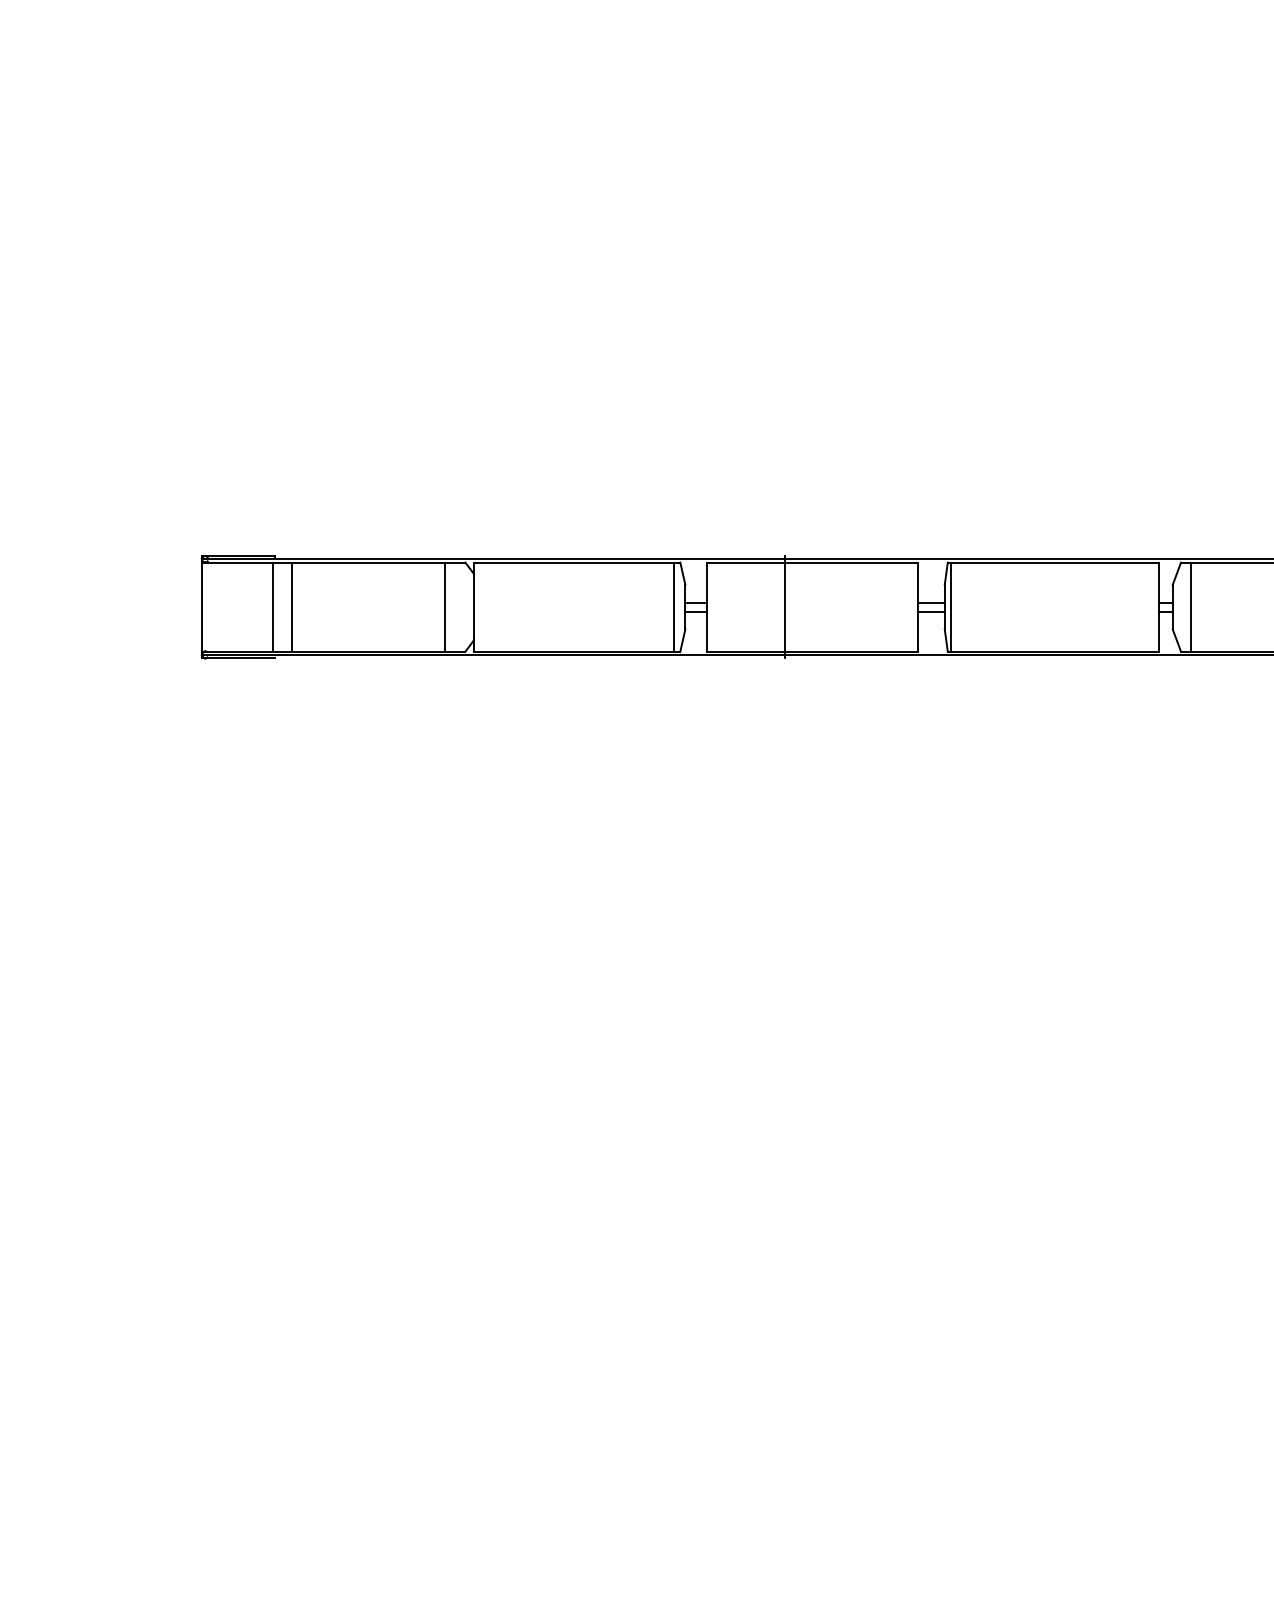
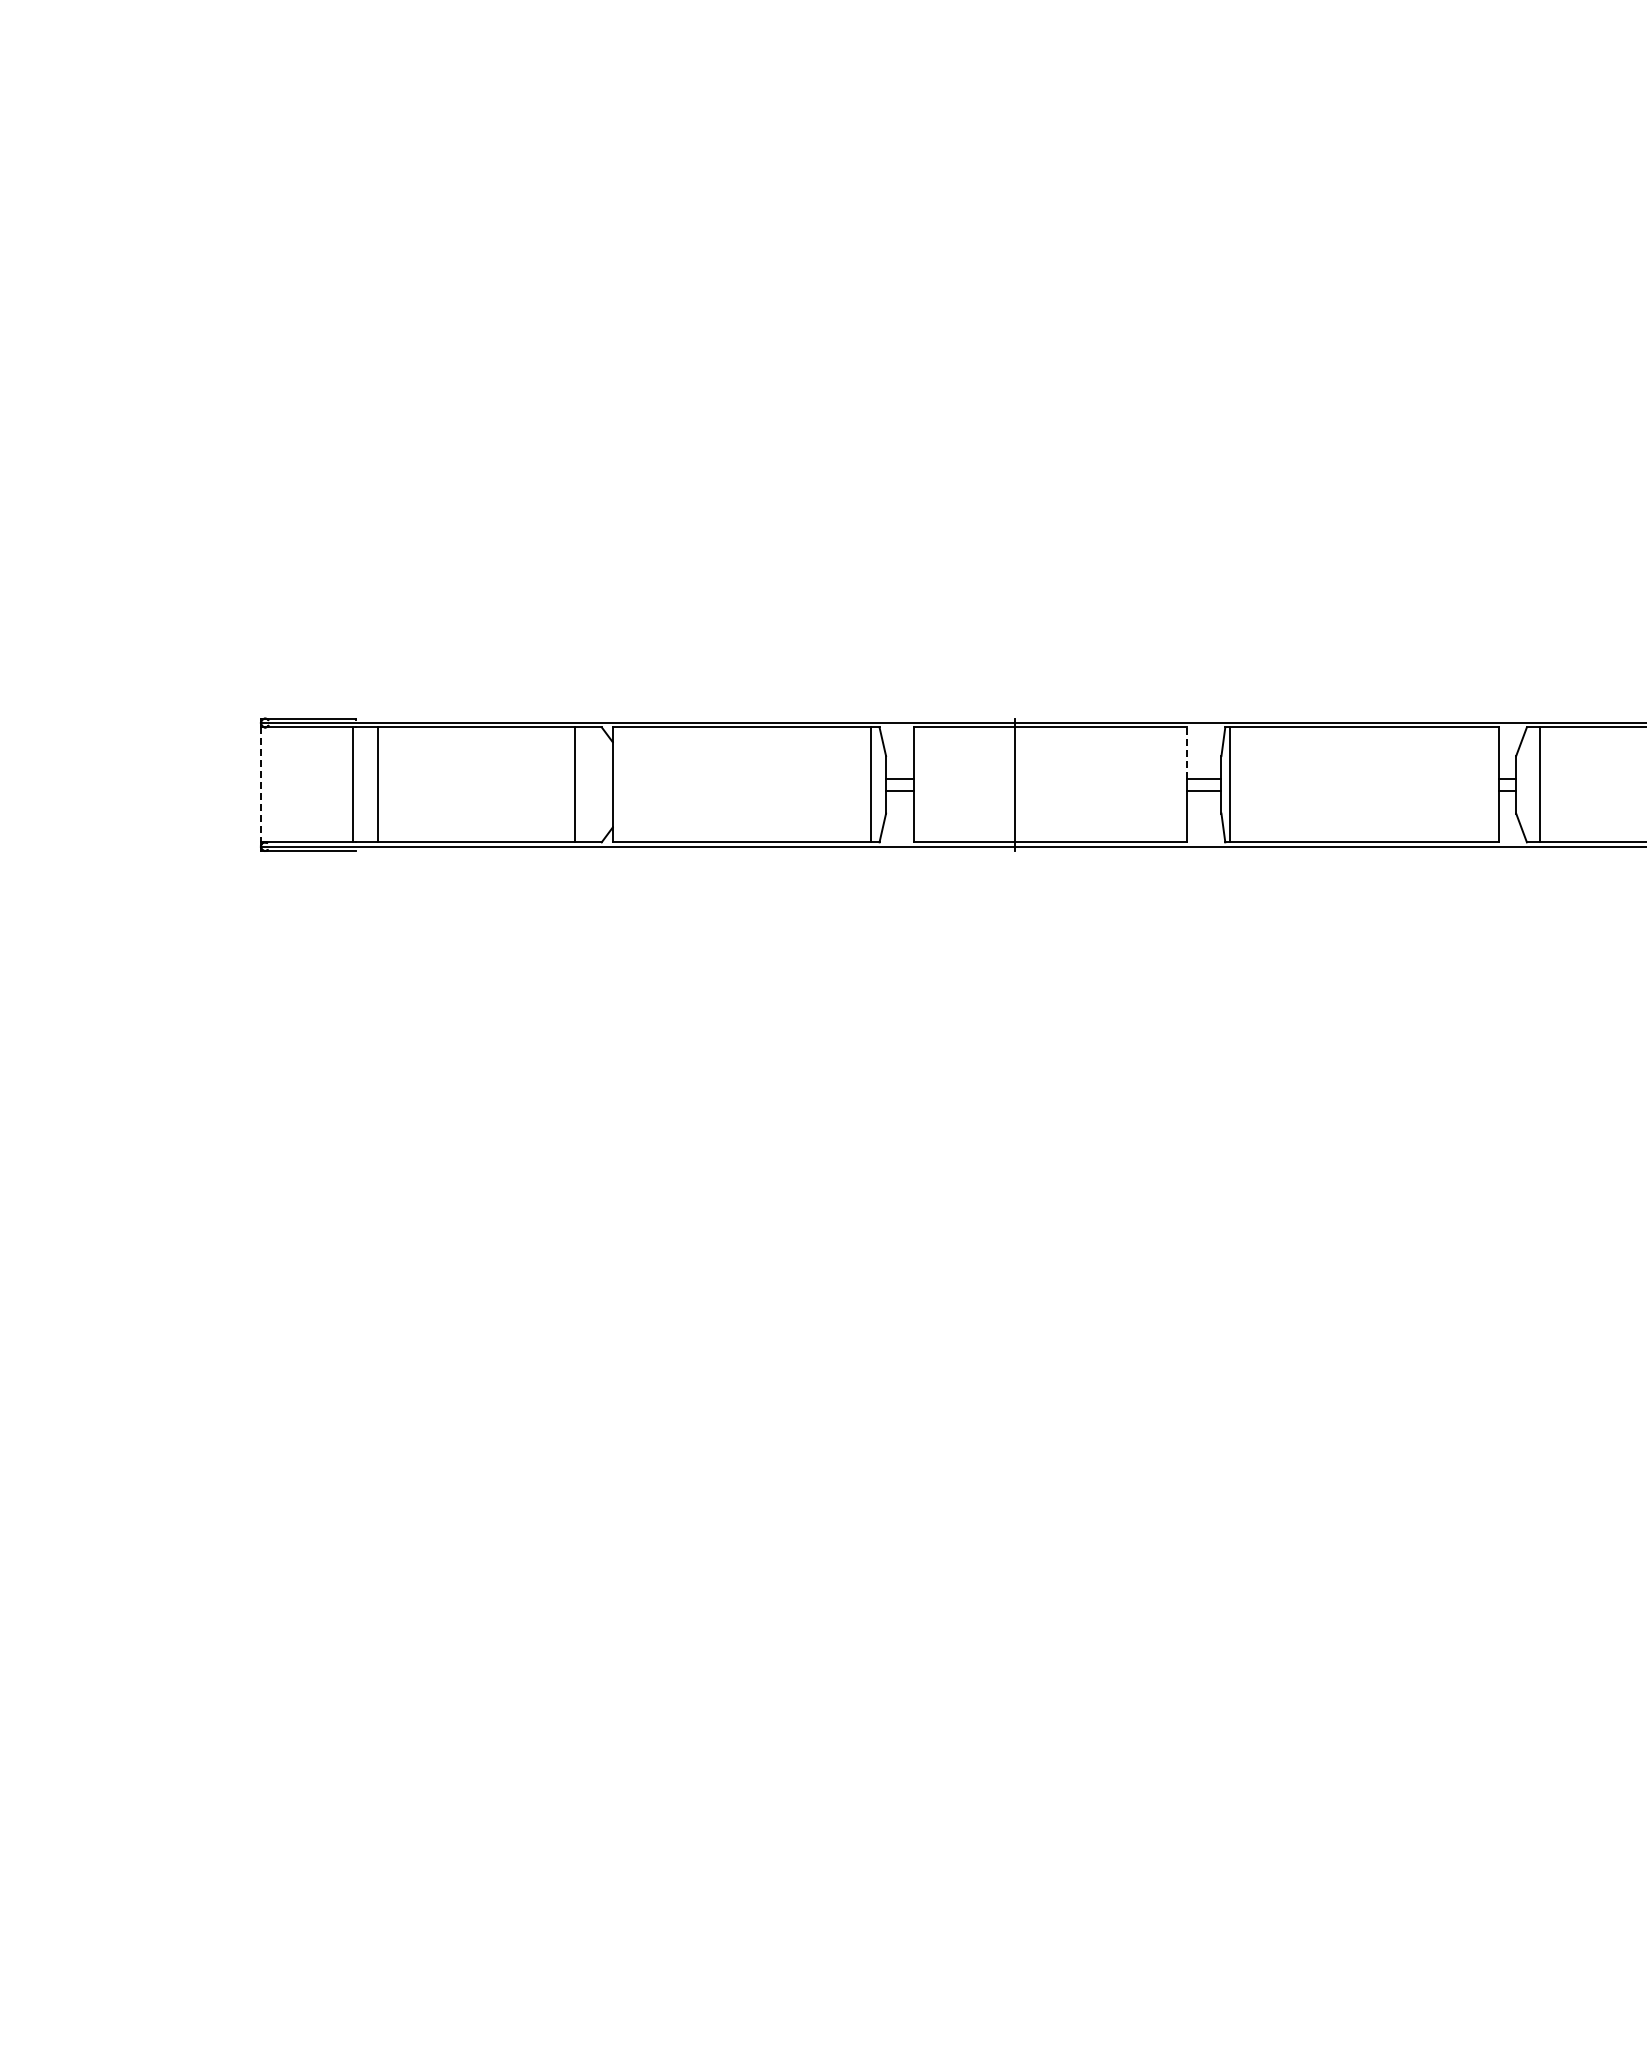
line: (918, 582) -> (1187, 753), solid -> dashed
line: (201, 606) -> (260, 784), solid -> dashed

